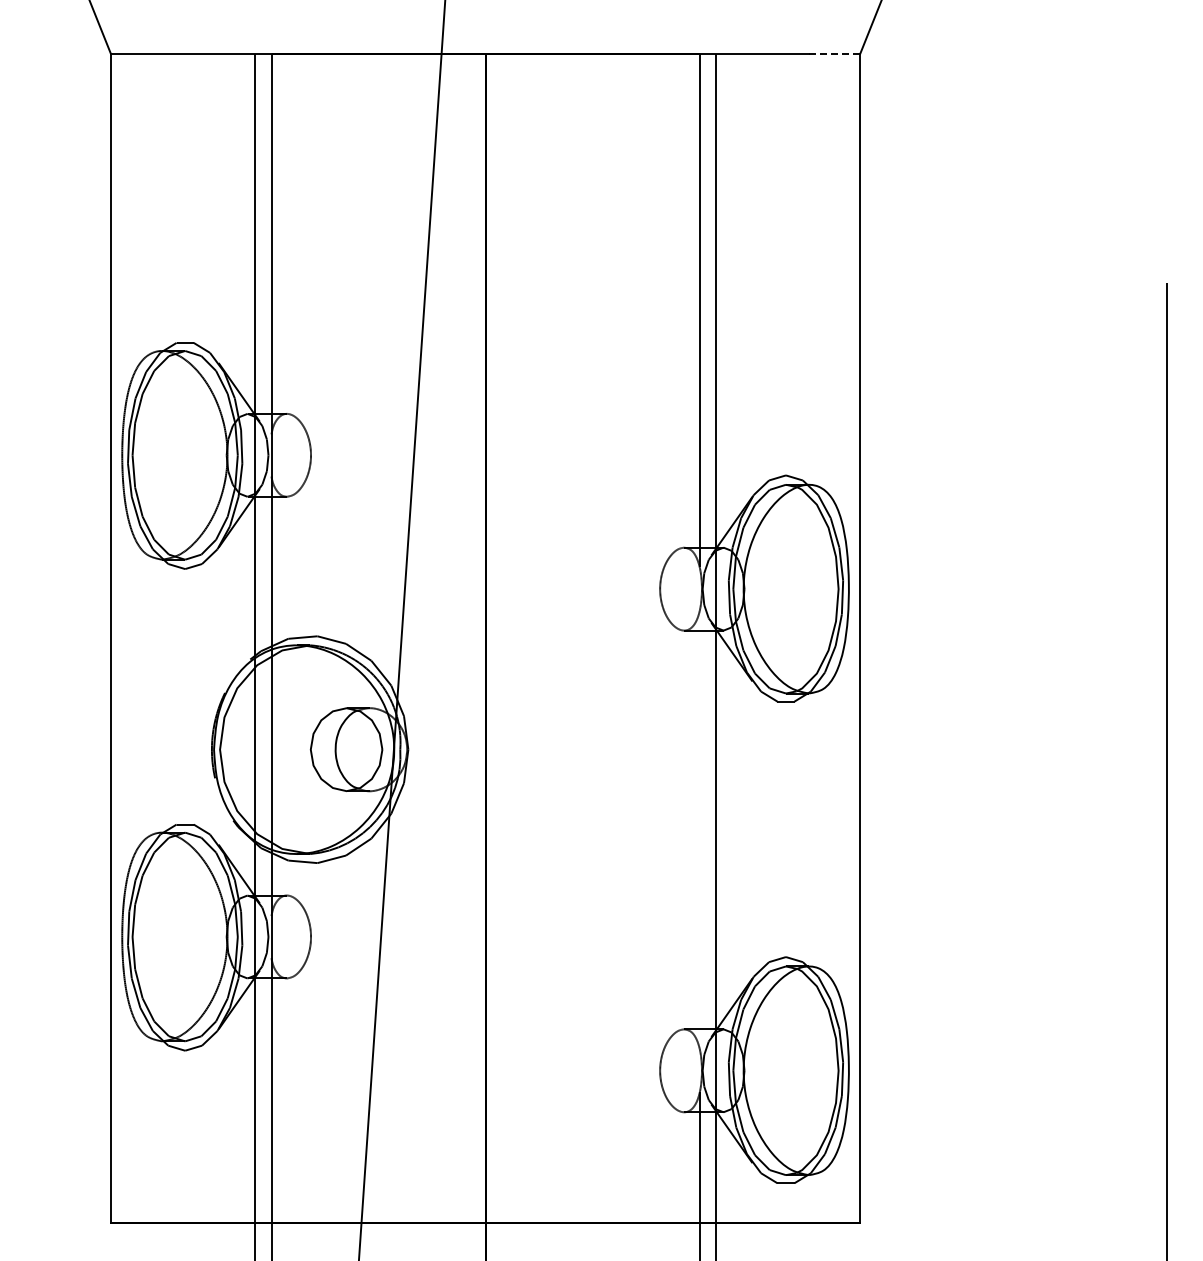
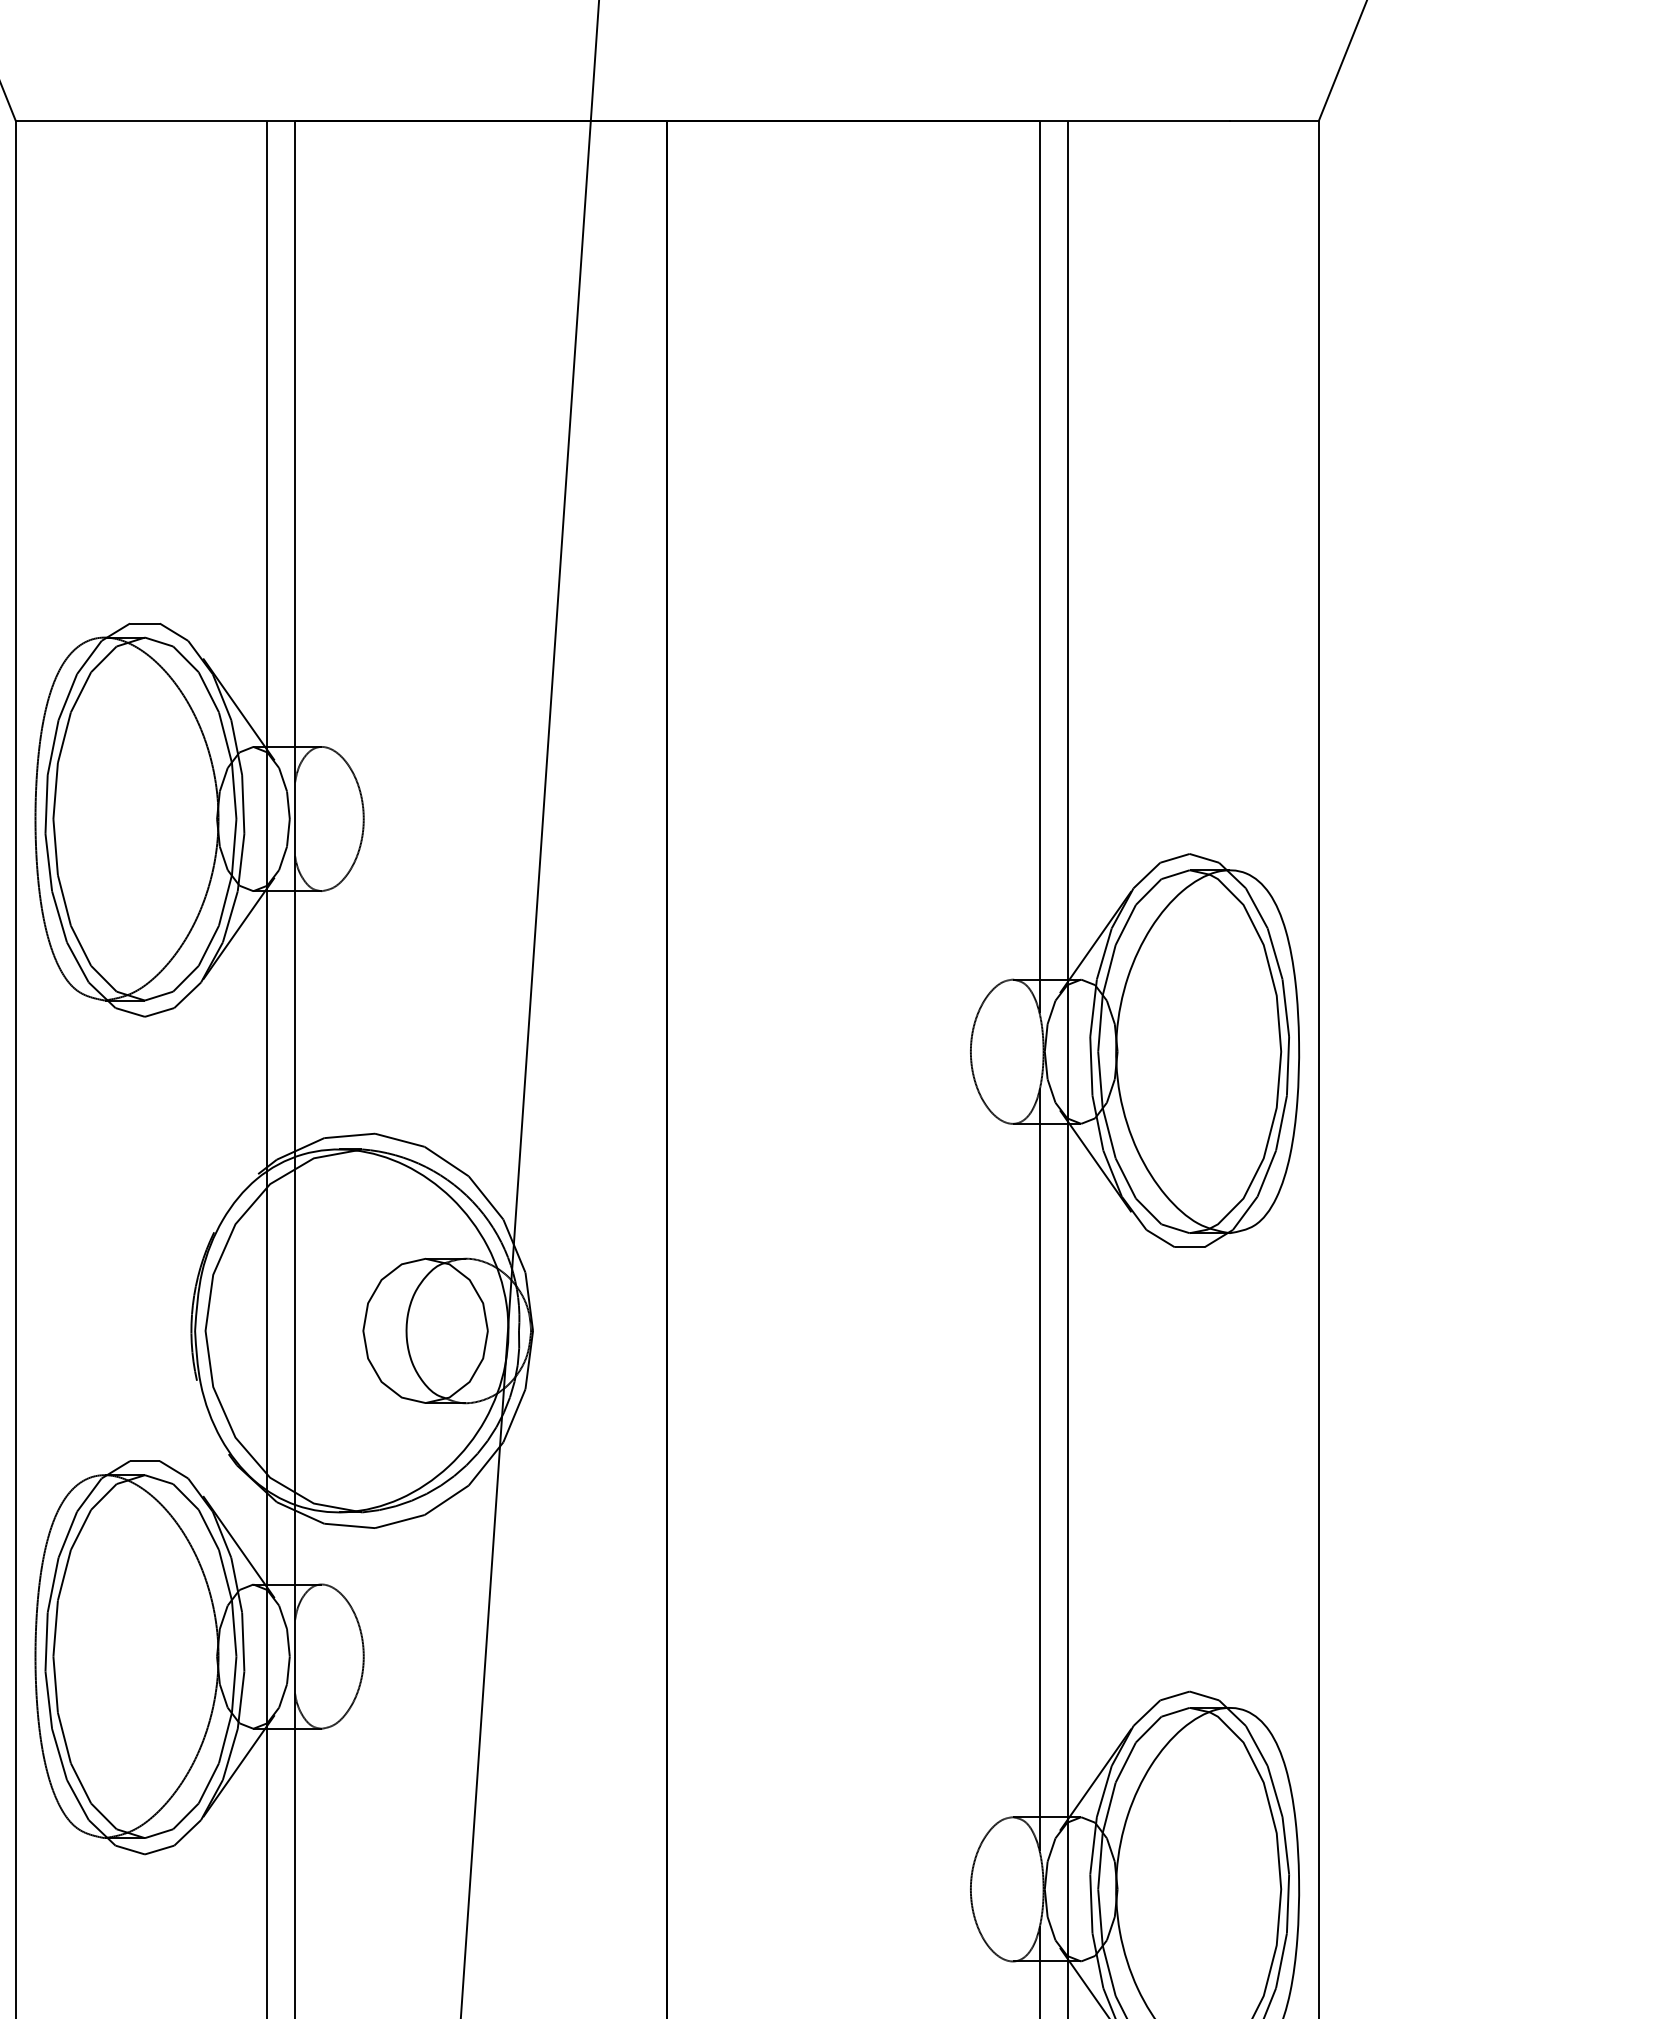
line: (834, 53) -> (1274, 120), dashed -> solid
line: (699, 829) -> (1039, 1469), added

